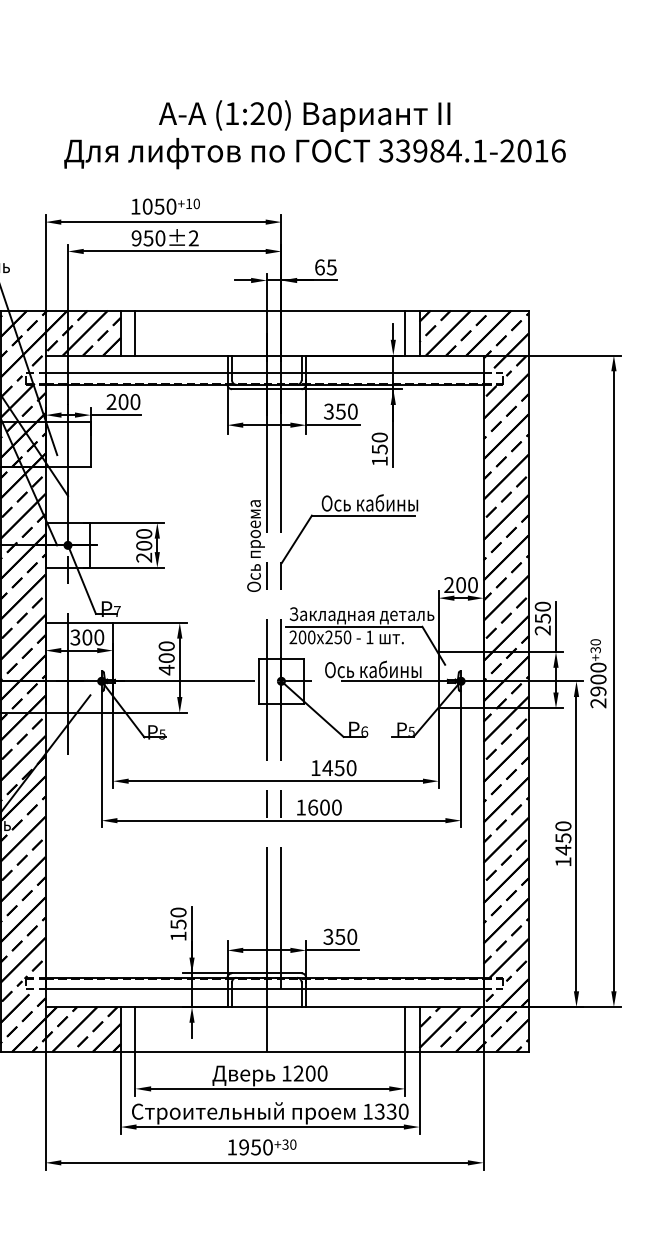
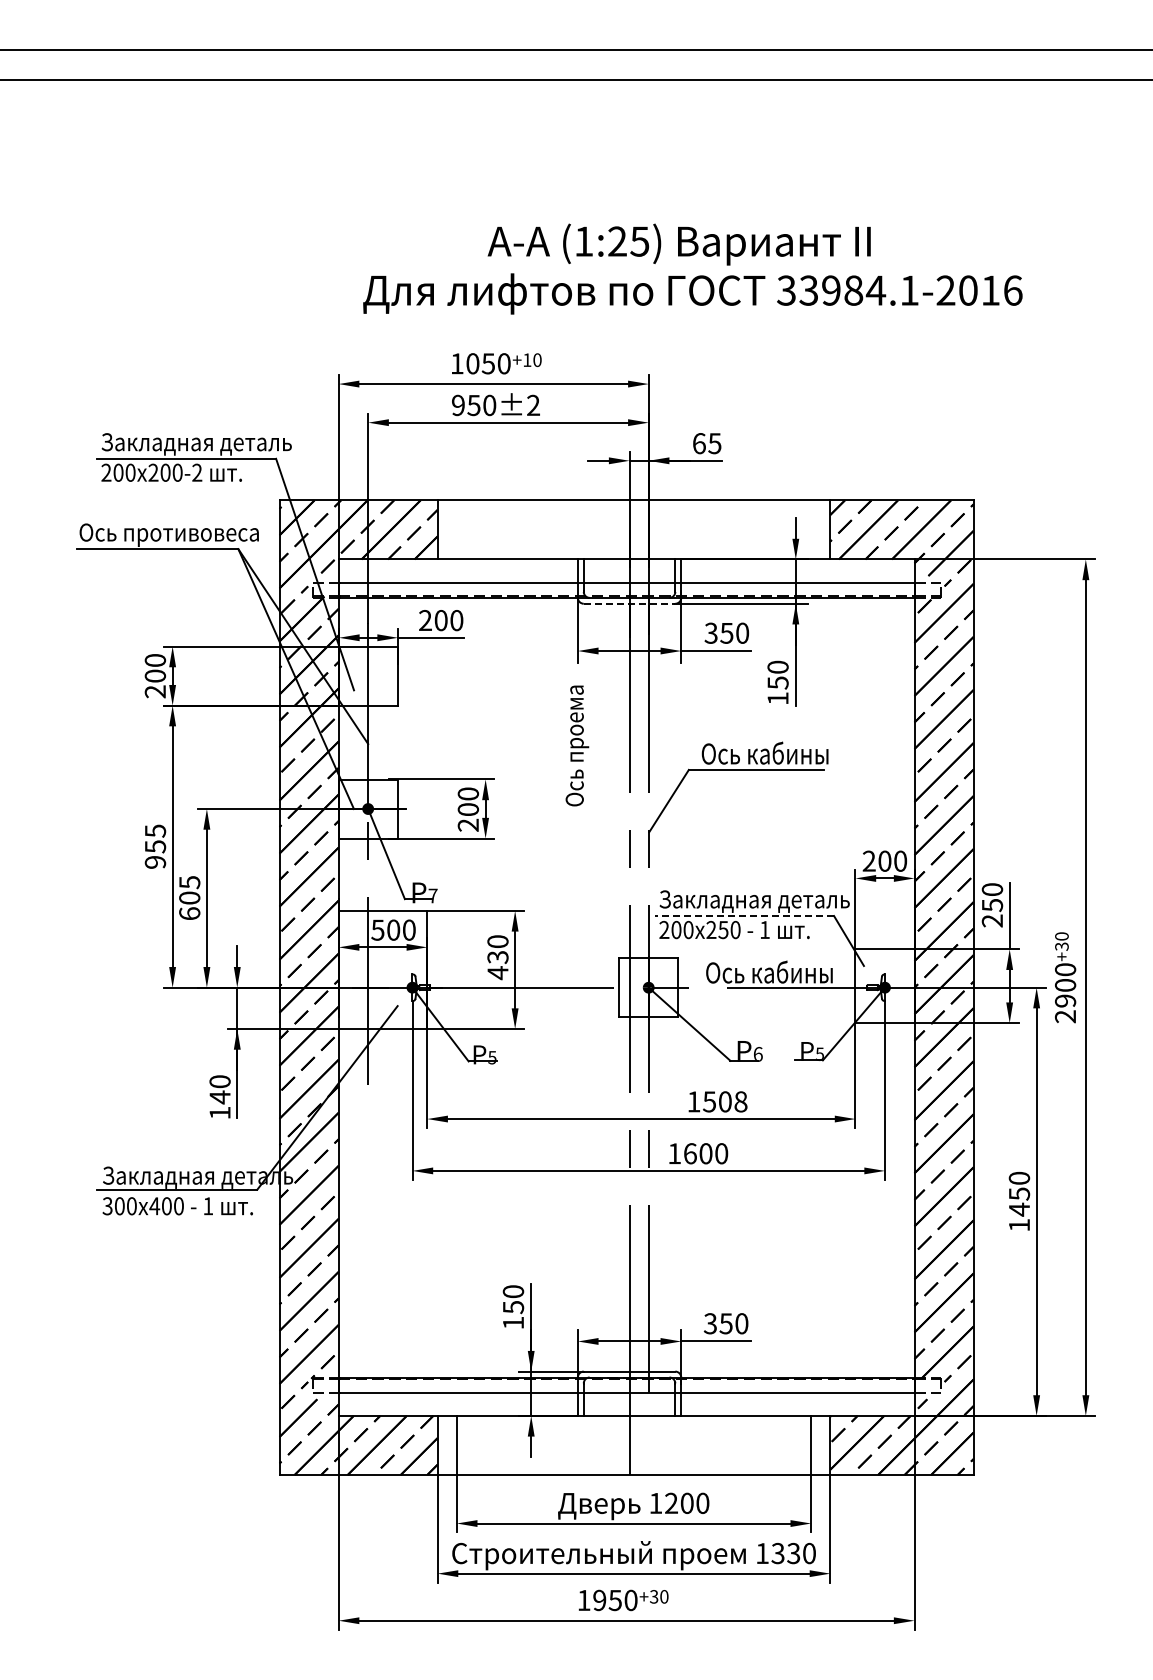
text: (274, 113) -> (639, 241), (1:20) -> (1:25)
line: (135, 332) -> (456, 529), removed
line: (405, 332) -> (811, 529), removed
line: (266, 389) -> (629, 603), solid -> dashed
text: (256, 545) -> (577, 745), moved
line: (354, 627) -> (744, 916), solid -> dashed
text: (75, 637) -> (377, 929), 300 -> 500
text: (166, 658) -> (497, 957), 400 -> 430
text: (339, 767) -> (724, 1101), 1450 -> 1508

